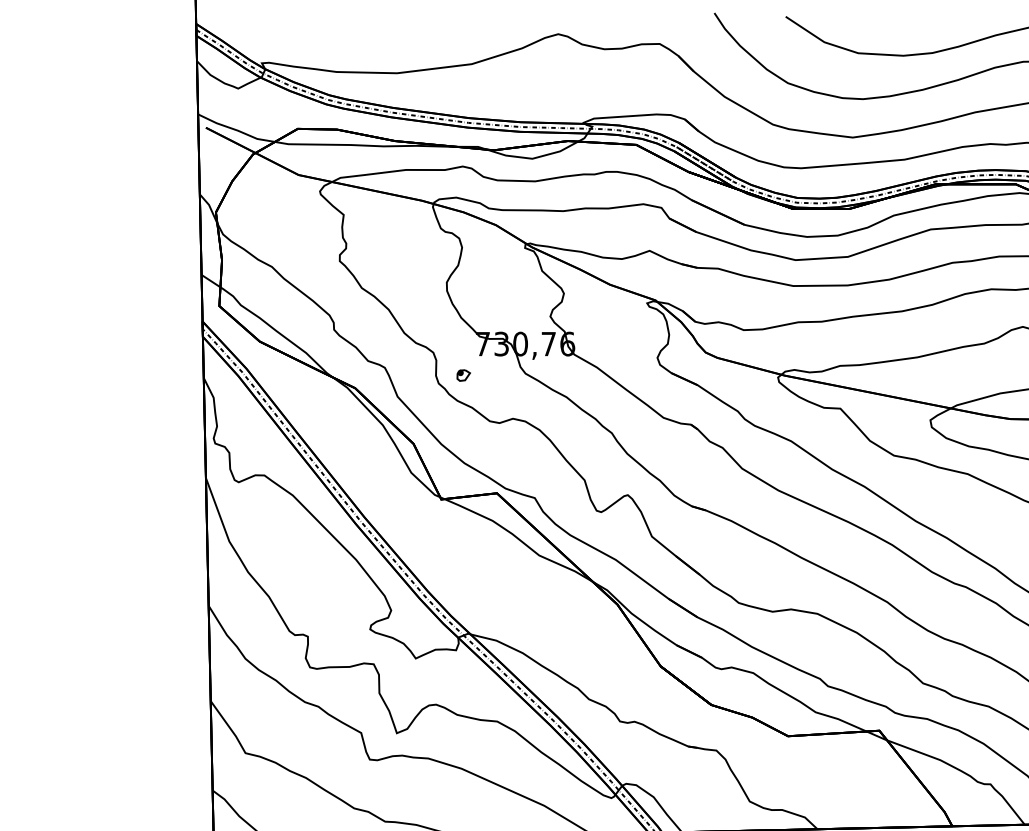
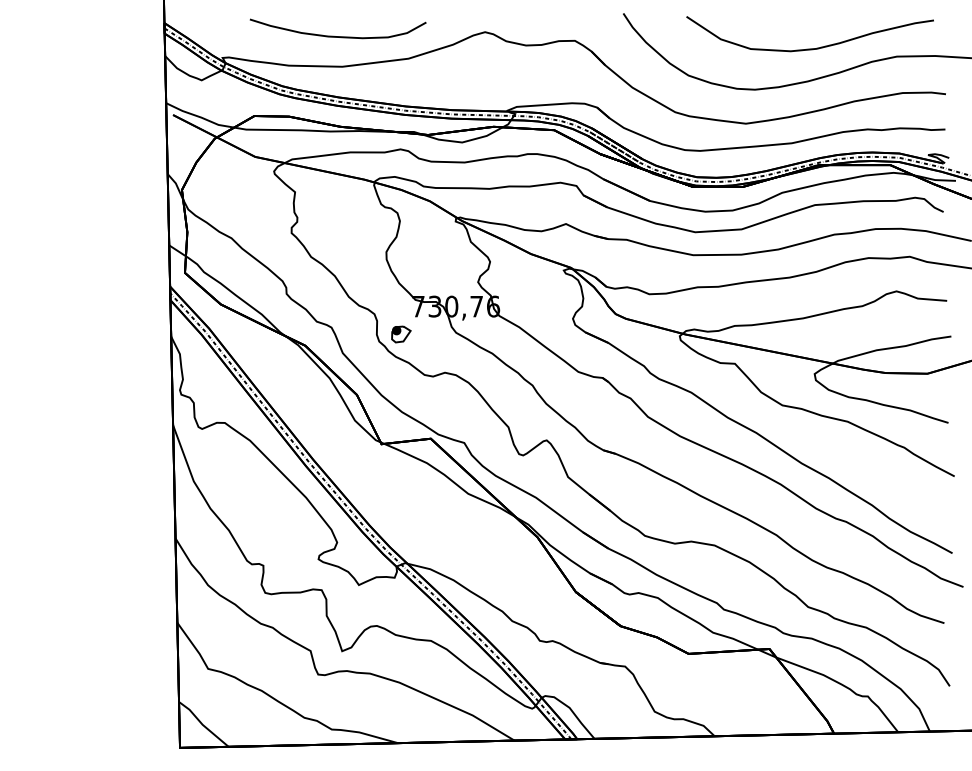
curve: (391, 39) -> (337, 36), added
part: (463, 375) -> (401, 334), size x1.67

